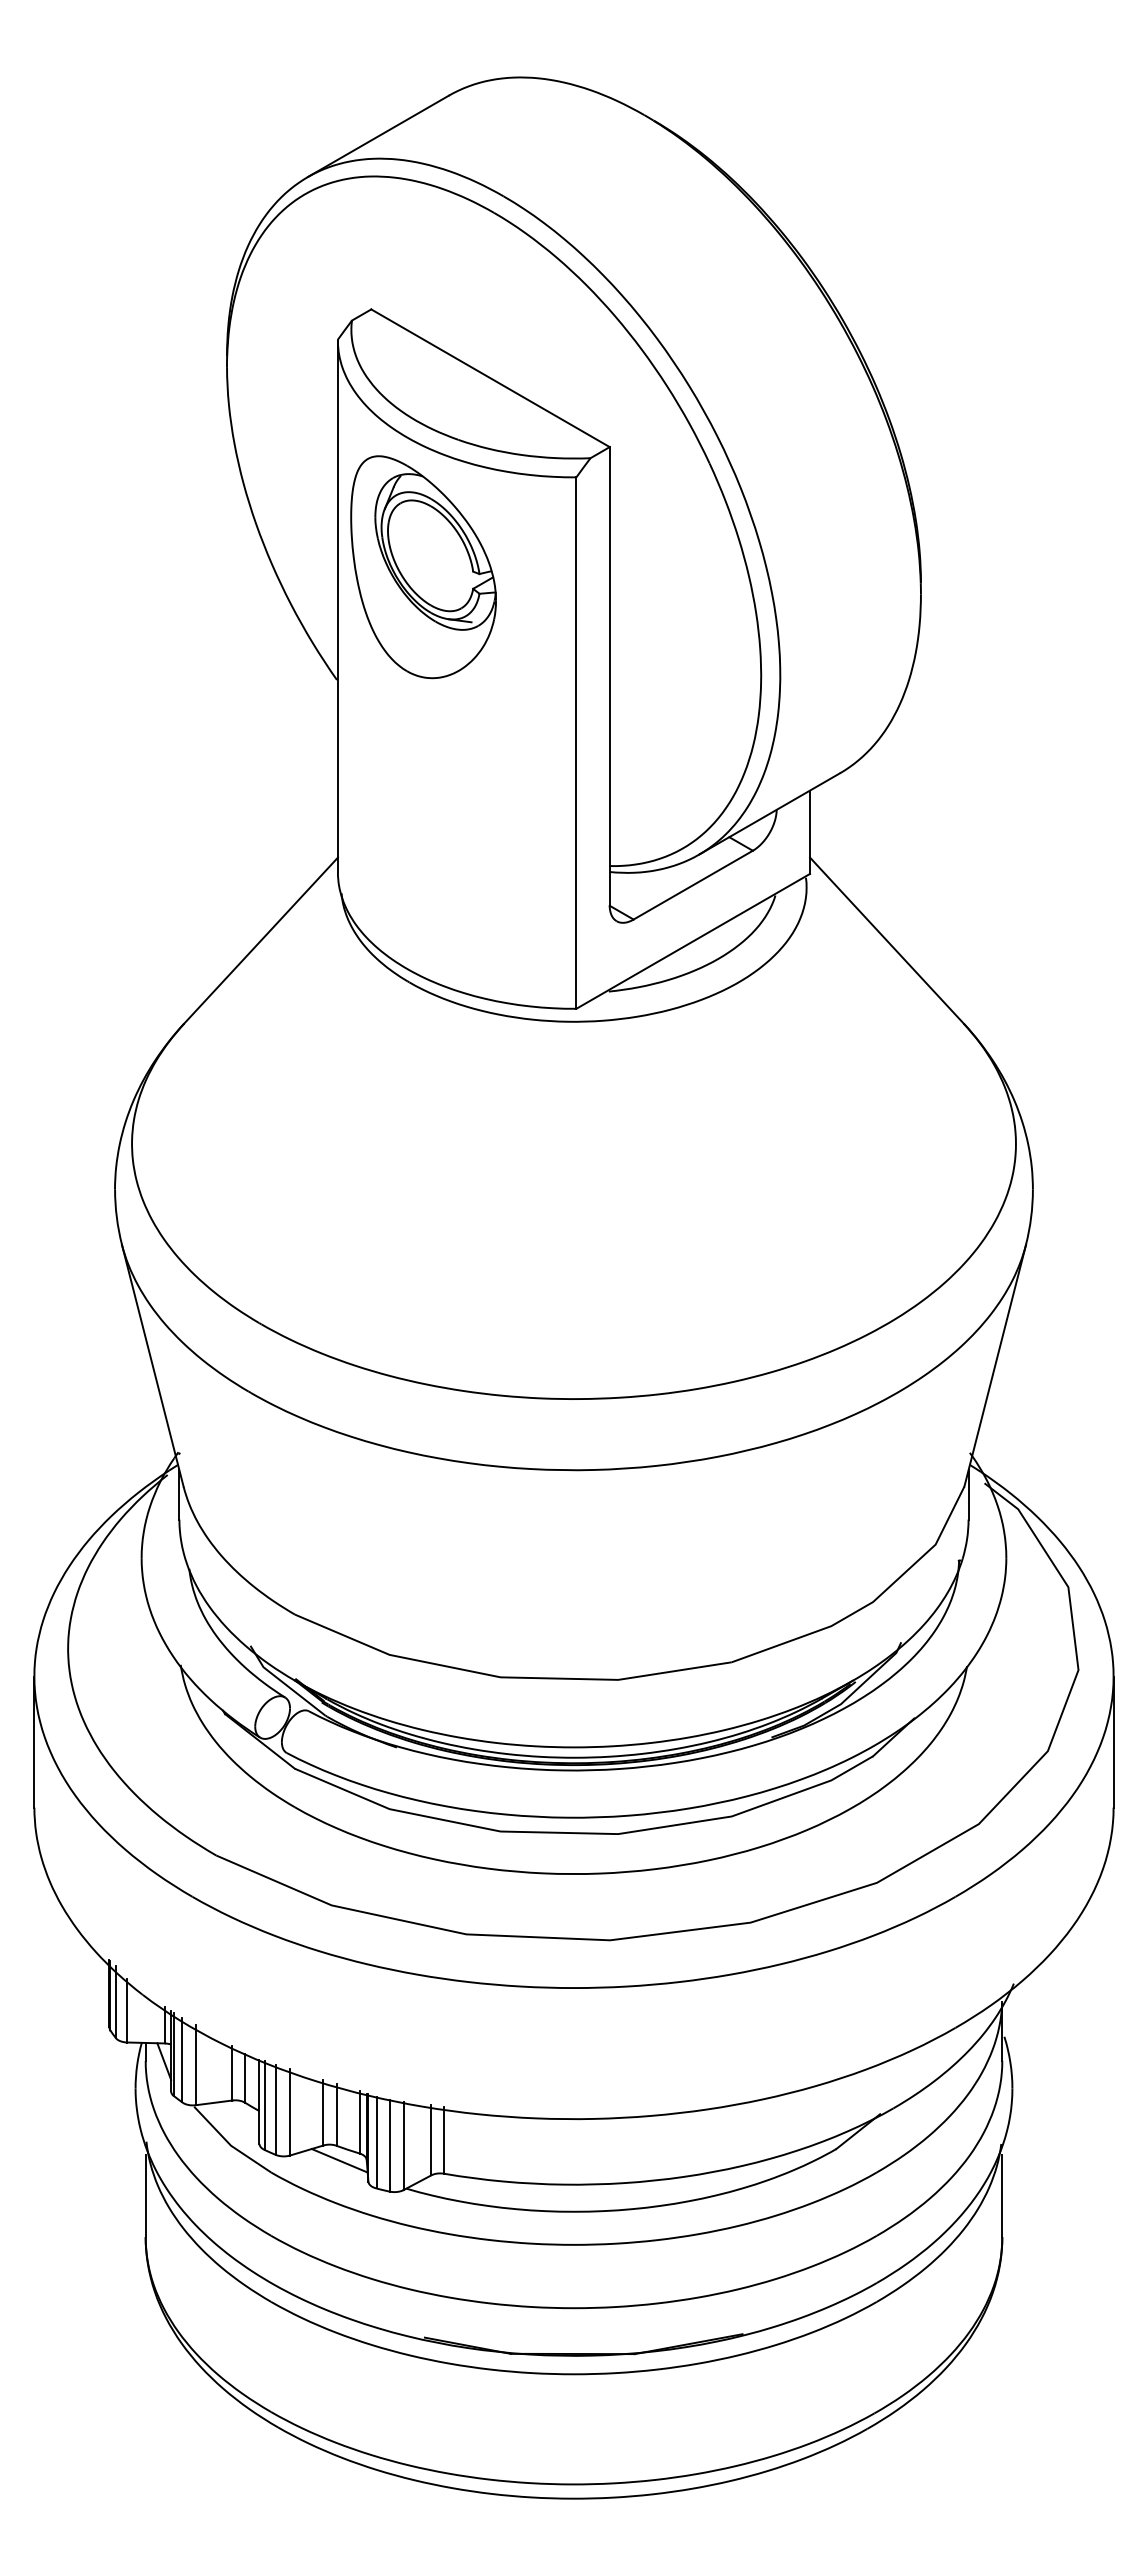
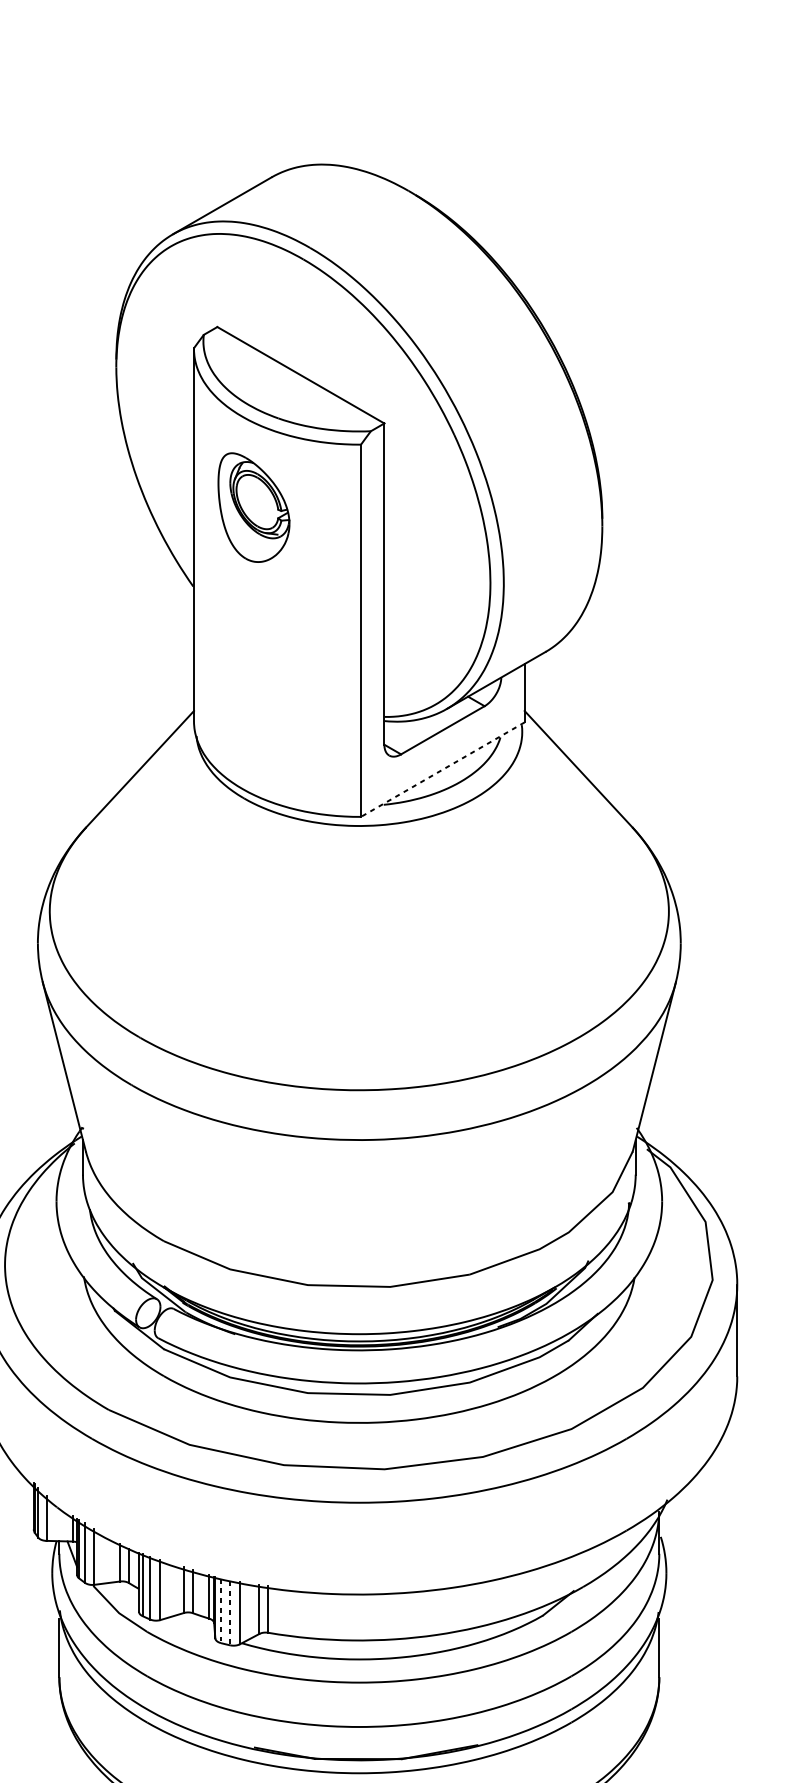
part: (423, 567) -> (253, 507), size x0.7
line: (693, 941) -> (443, 769), solid -> dashed
line: (376, 2142) -> (221, 1610), solid -> dashed
line: (389, 2145) -> (230, 1613), solid -> dashed
line: (339, 2160) -> (195, 1623), removed

